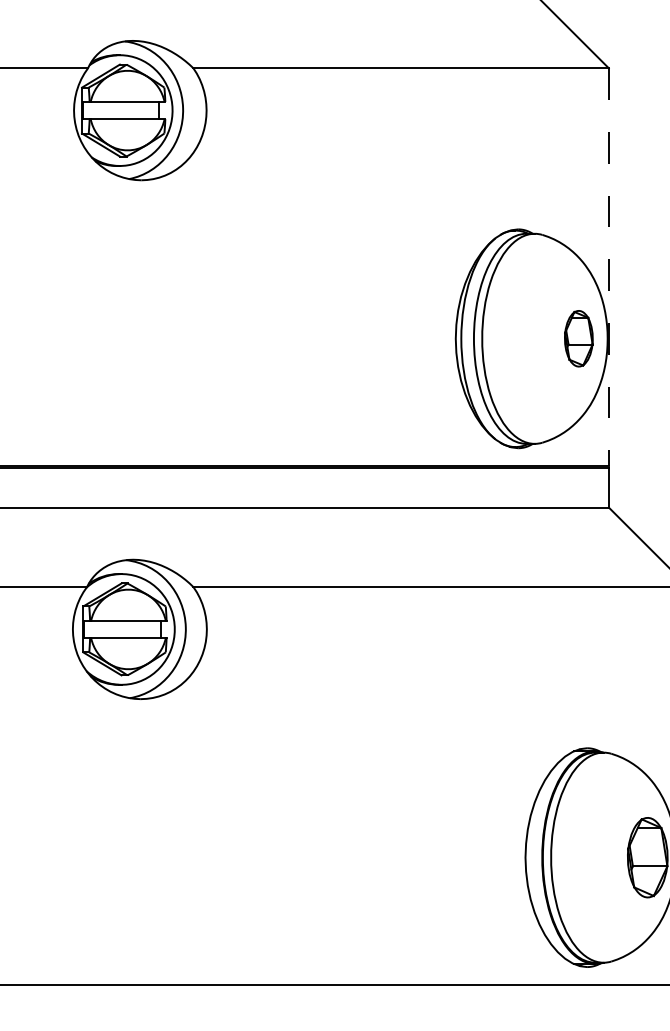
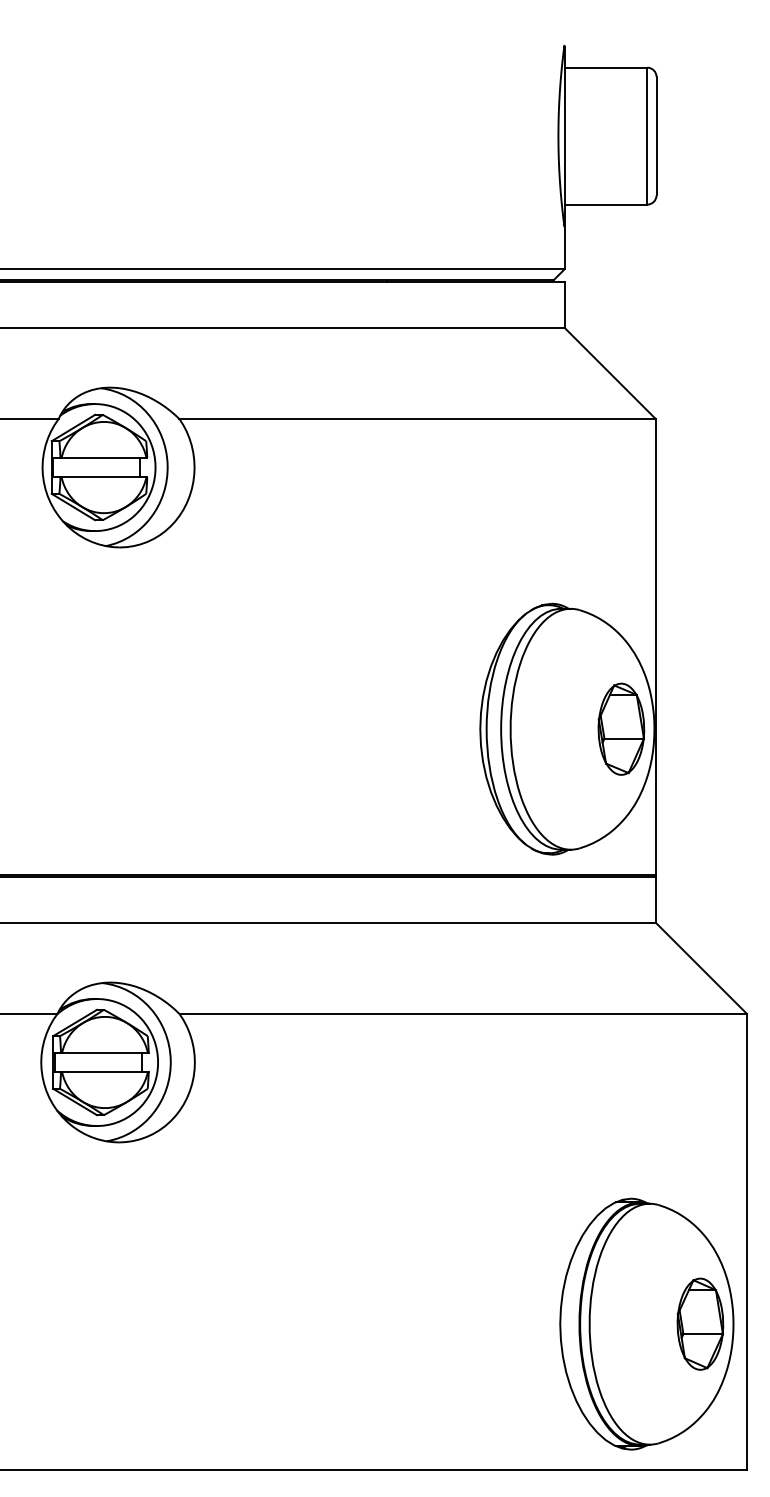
line: (608, 267) -> (655, 647), dashed -> solid
part: (578, 338) -> (621, 728), size x1.43

